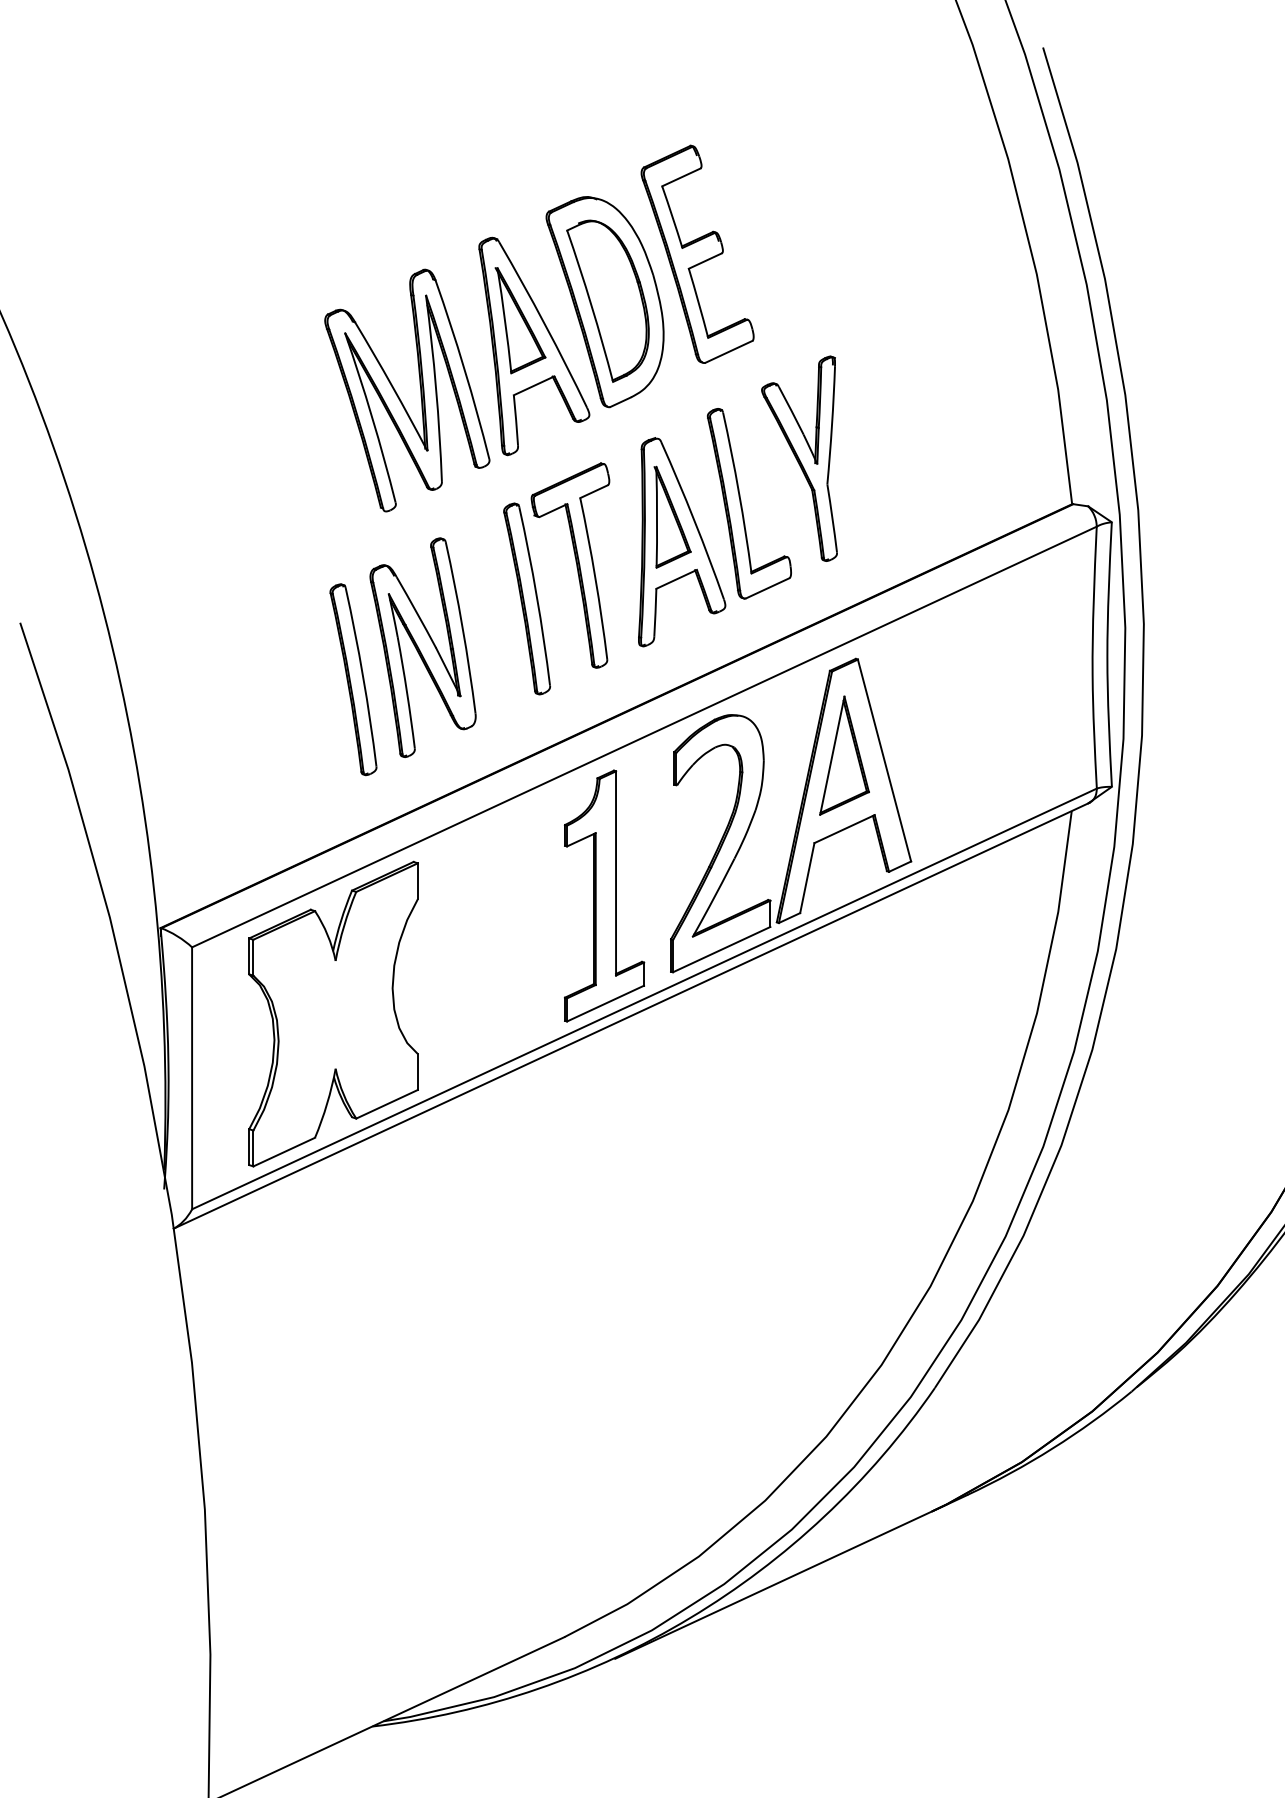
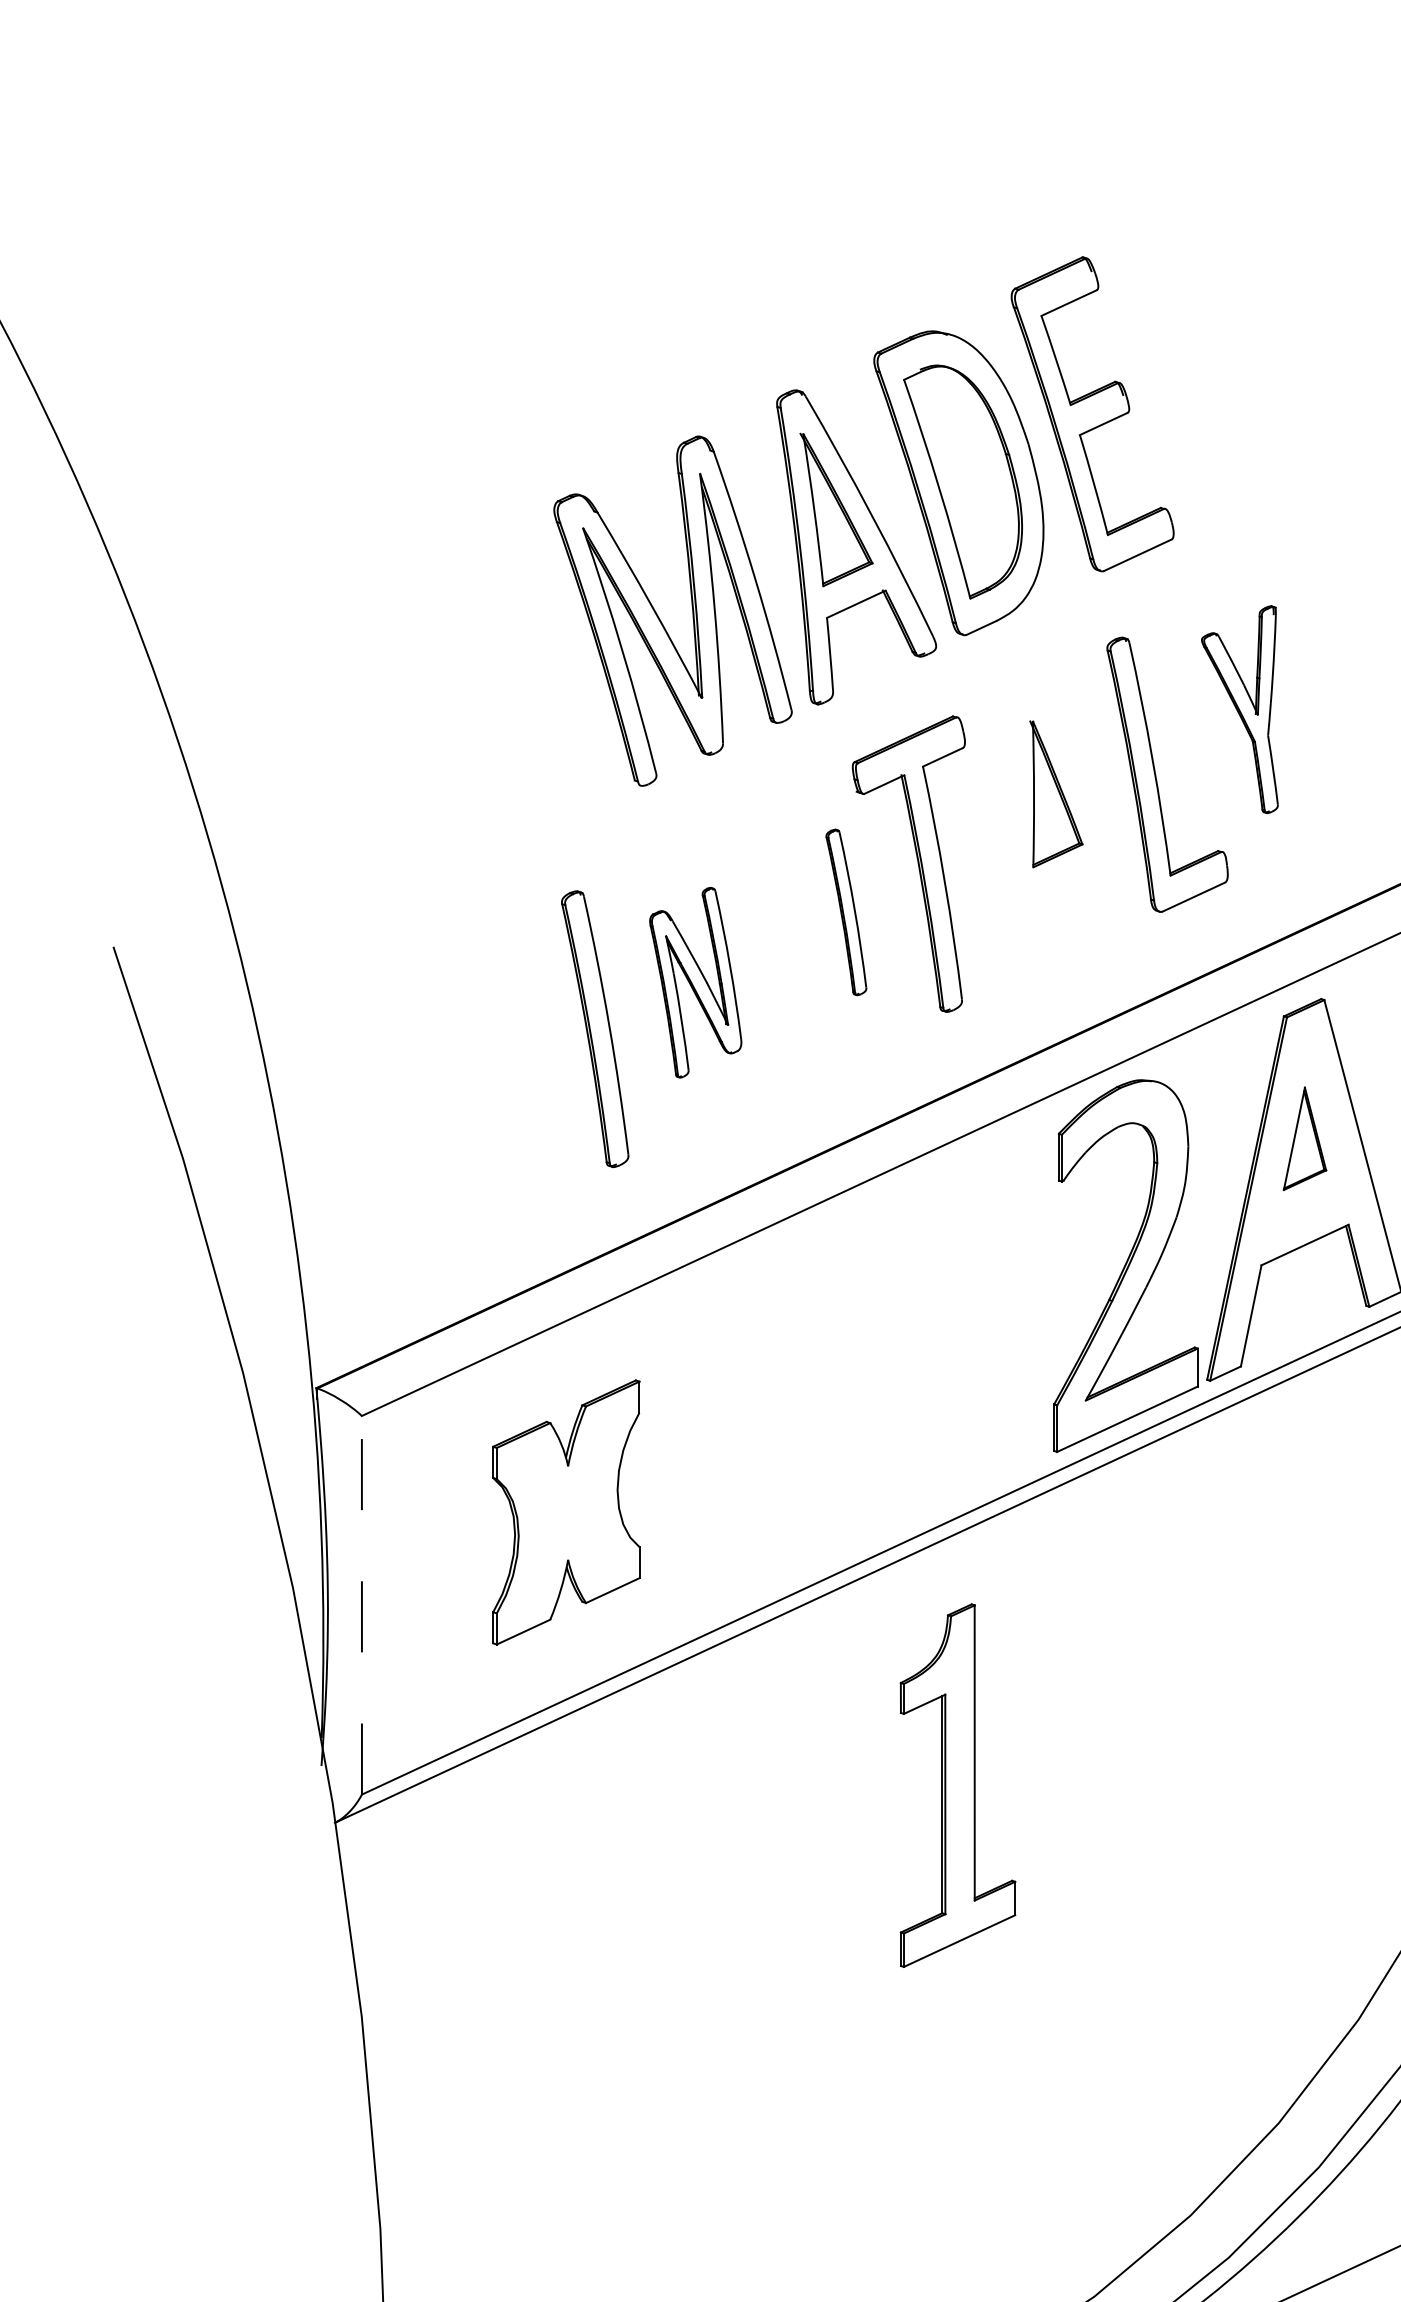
part: (799, 458) -> (1239, 709), size x0.7
part: (682, 542) -> (1070, 830), removed
part: (527, 598) -> (846, 911), size x0.6
part: (422, 647) -> (694, 982), size x0.6
part: (844, 755) -> (1304, 1138), size x0.6
part: (604, 895) -> (958, 1784), moved
part: (333, 1013) -> (566, 1511), size x0.6
line: (192, 1078) -> (362, 1605), solid -> dashed

